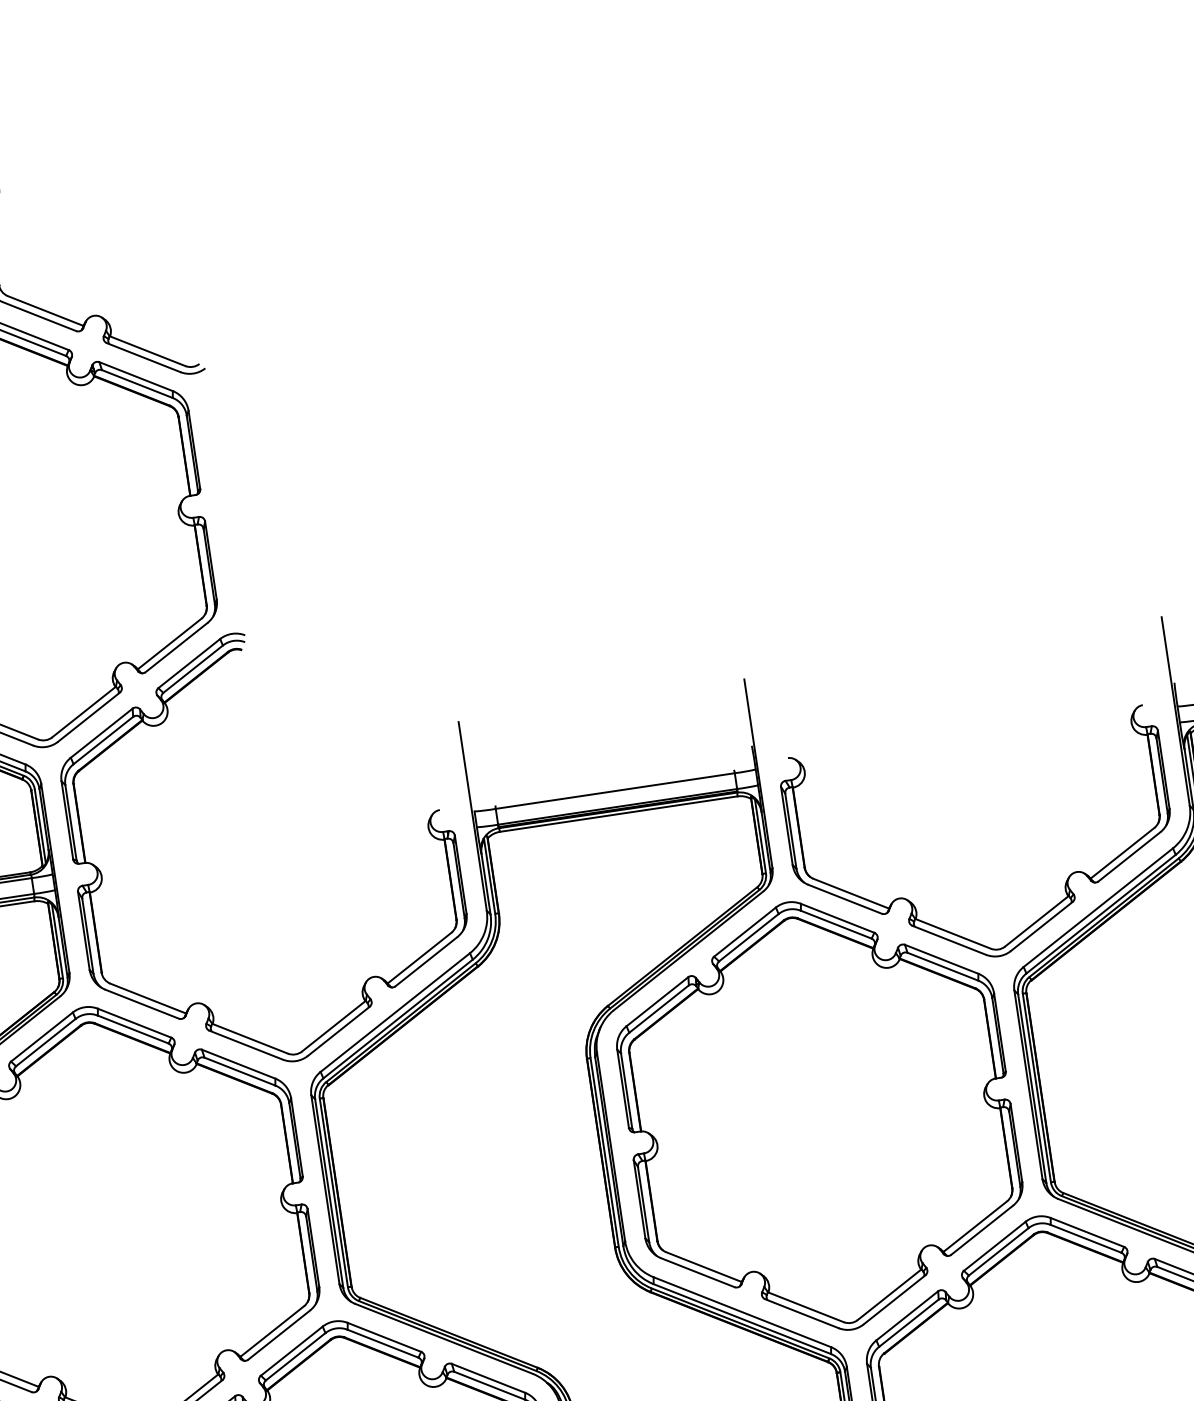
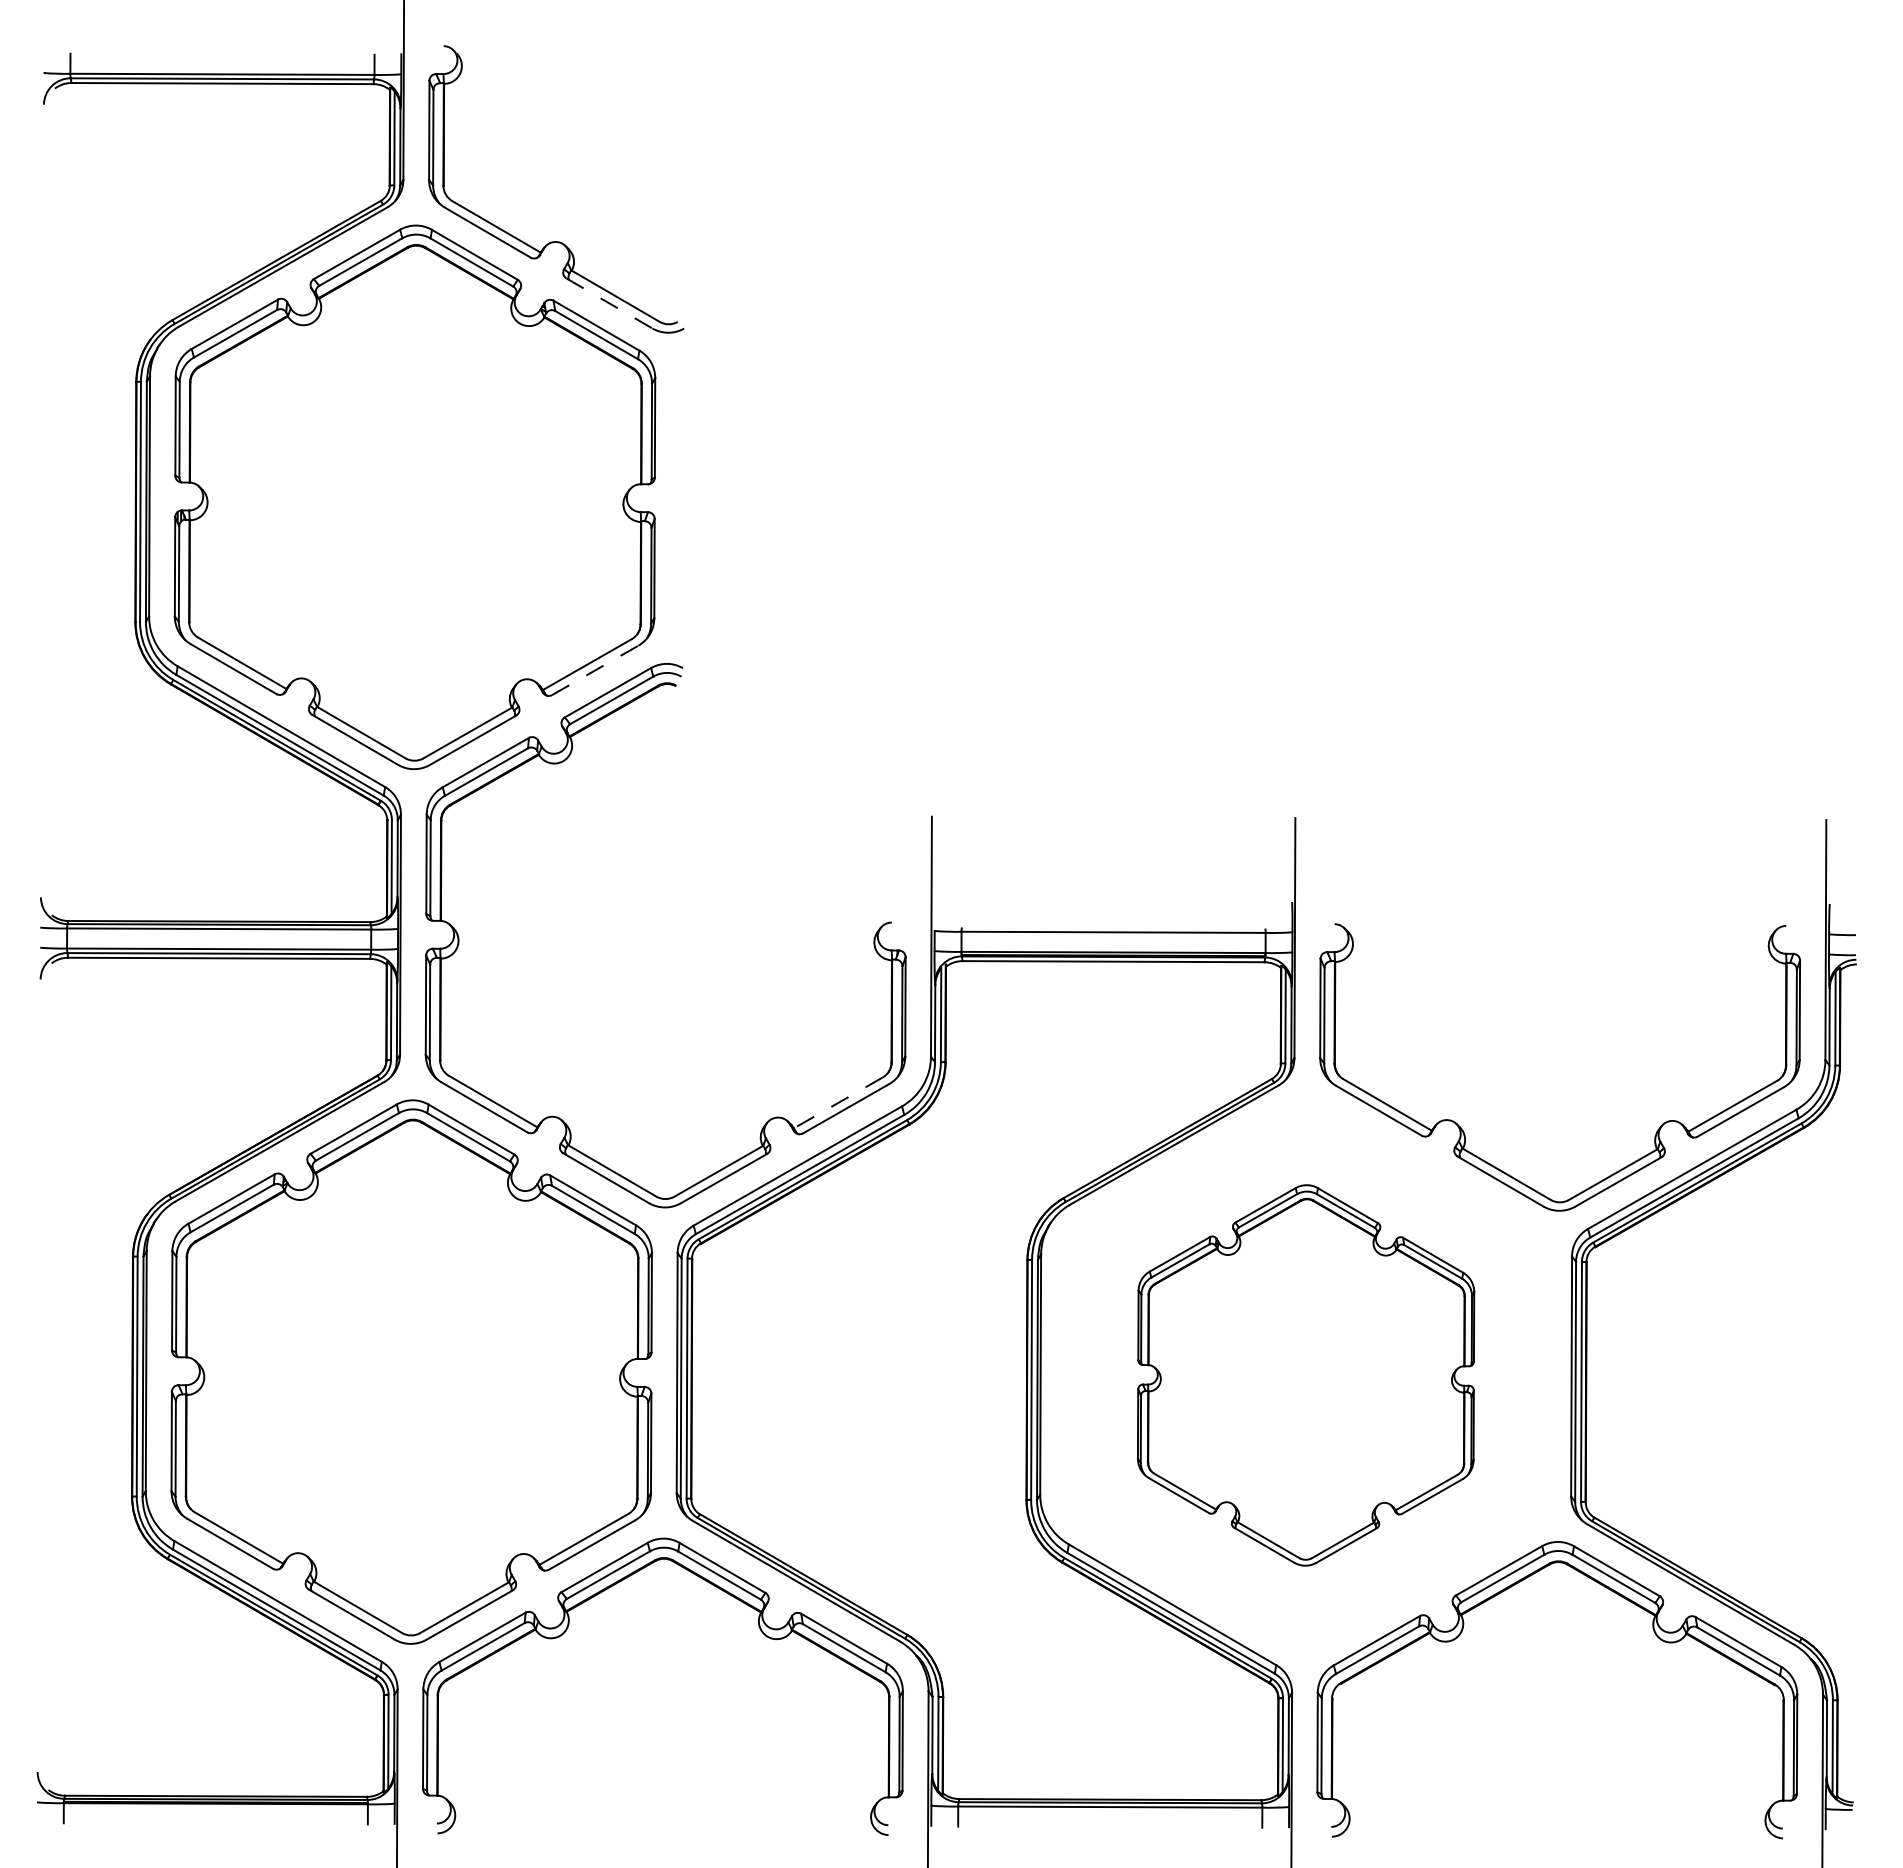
line: (143, 357) -> (609, 303), solid -> dashed
line: (176, 647) -> (595, 670), solid -> dashed
line: (418, 958) -> (837, 1103), solid -> dashed
part: (819, 1116) -> (1305, 1375), size x0.7

